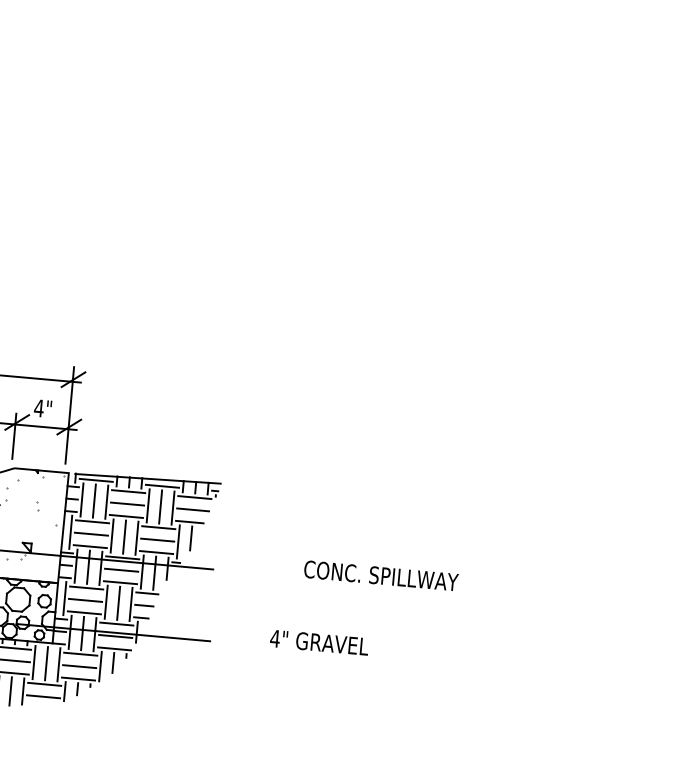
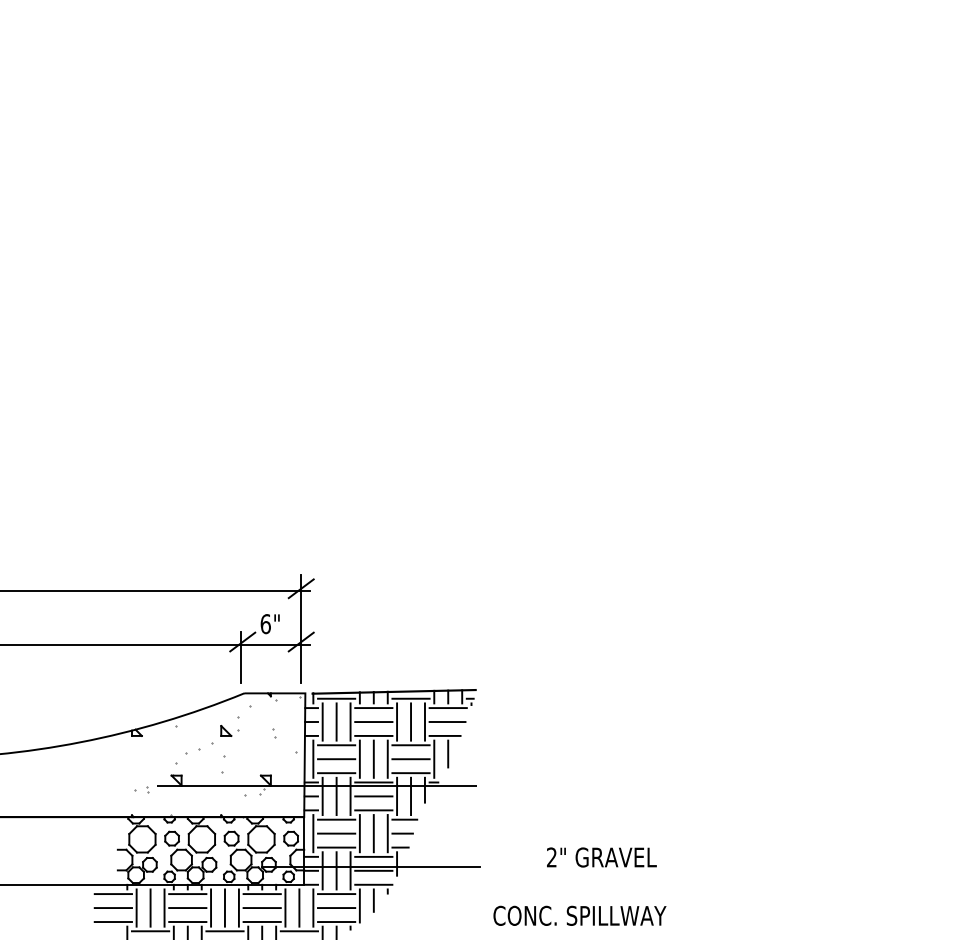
text: (38, 408) -> (265, 624), 4" -> 6"
text: (380, 575) -> (579, 915), moved
text: (274, 638) -> (551, 857), 4" -> 2"

